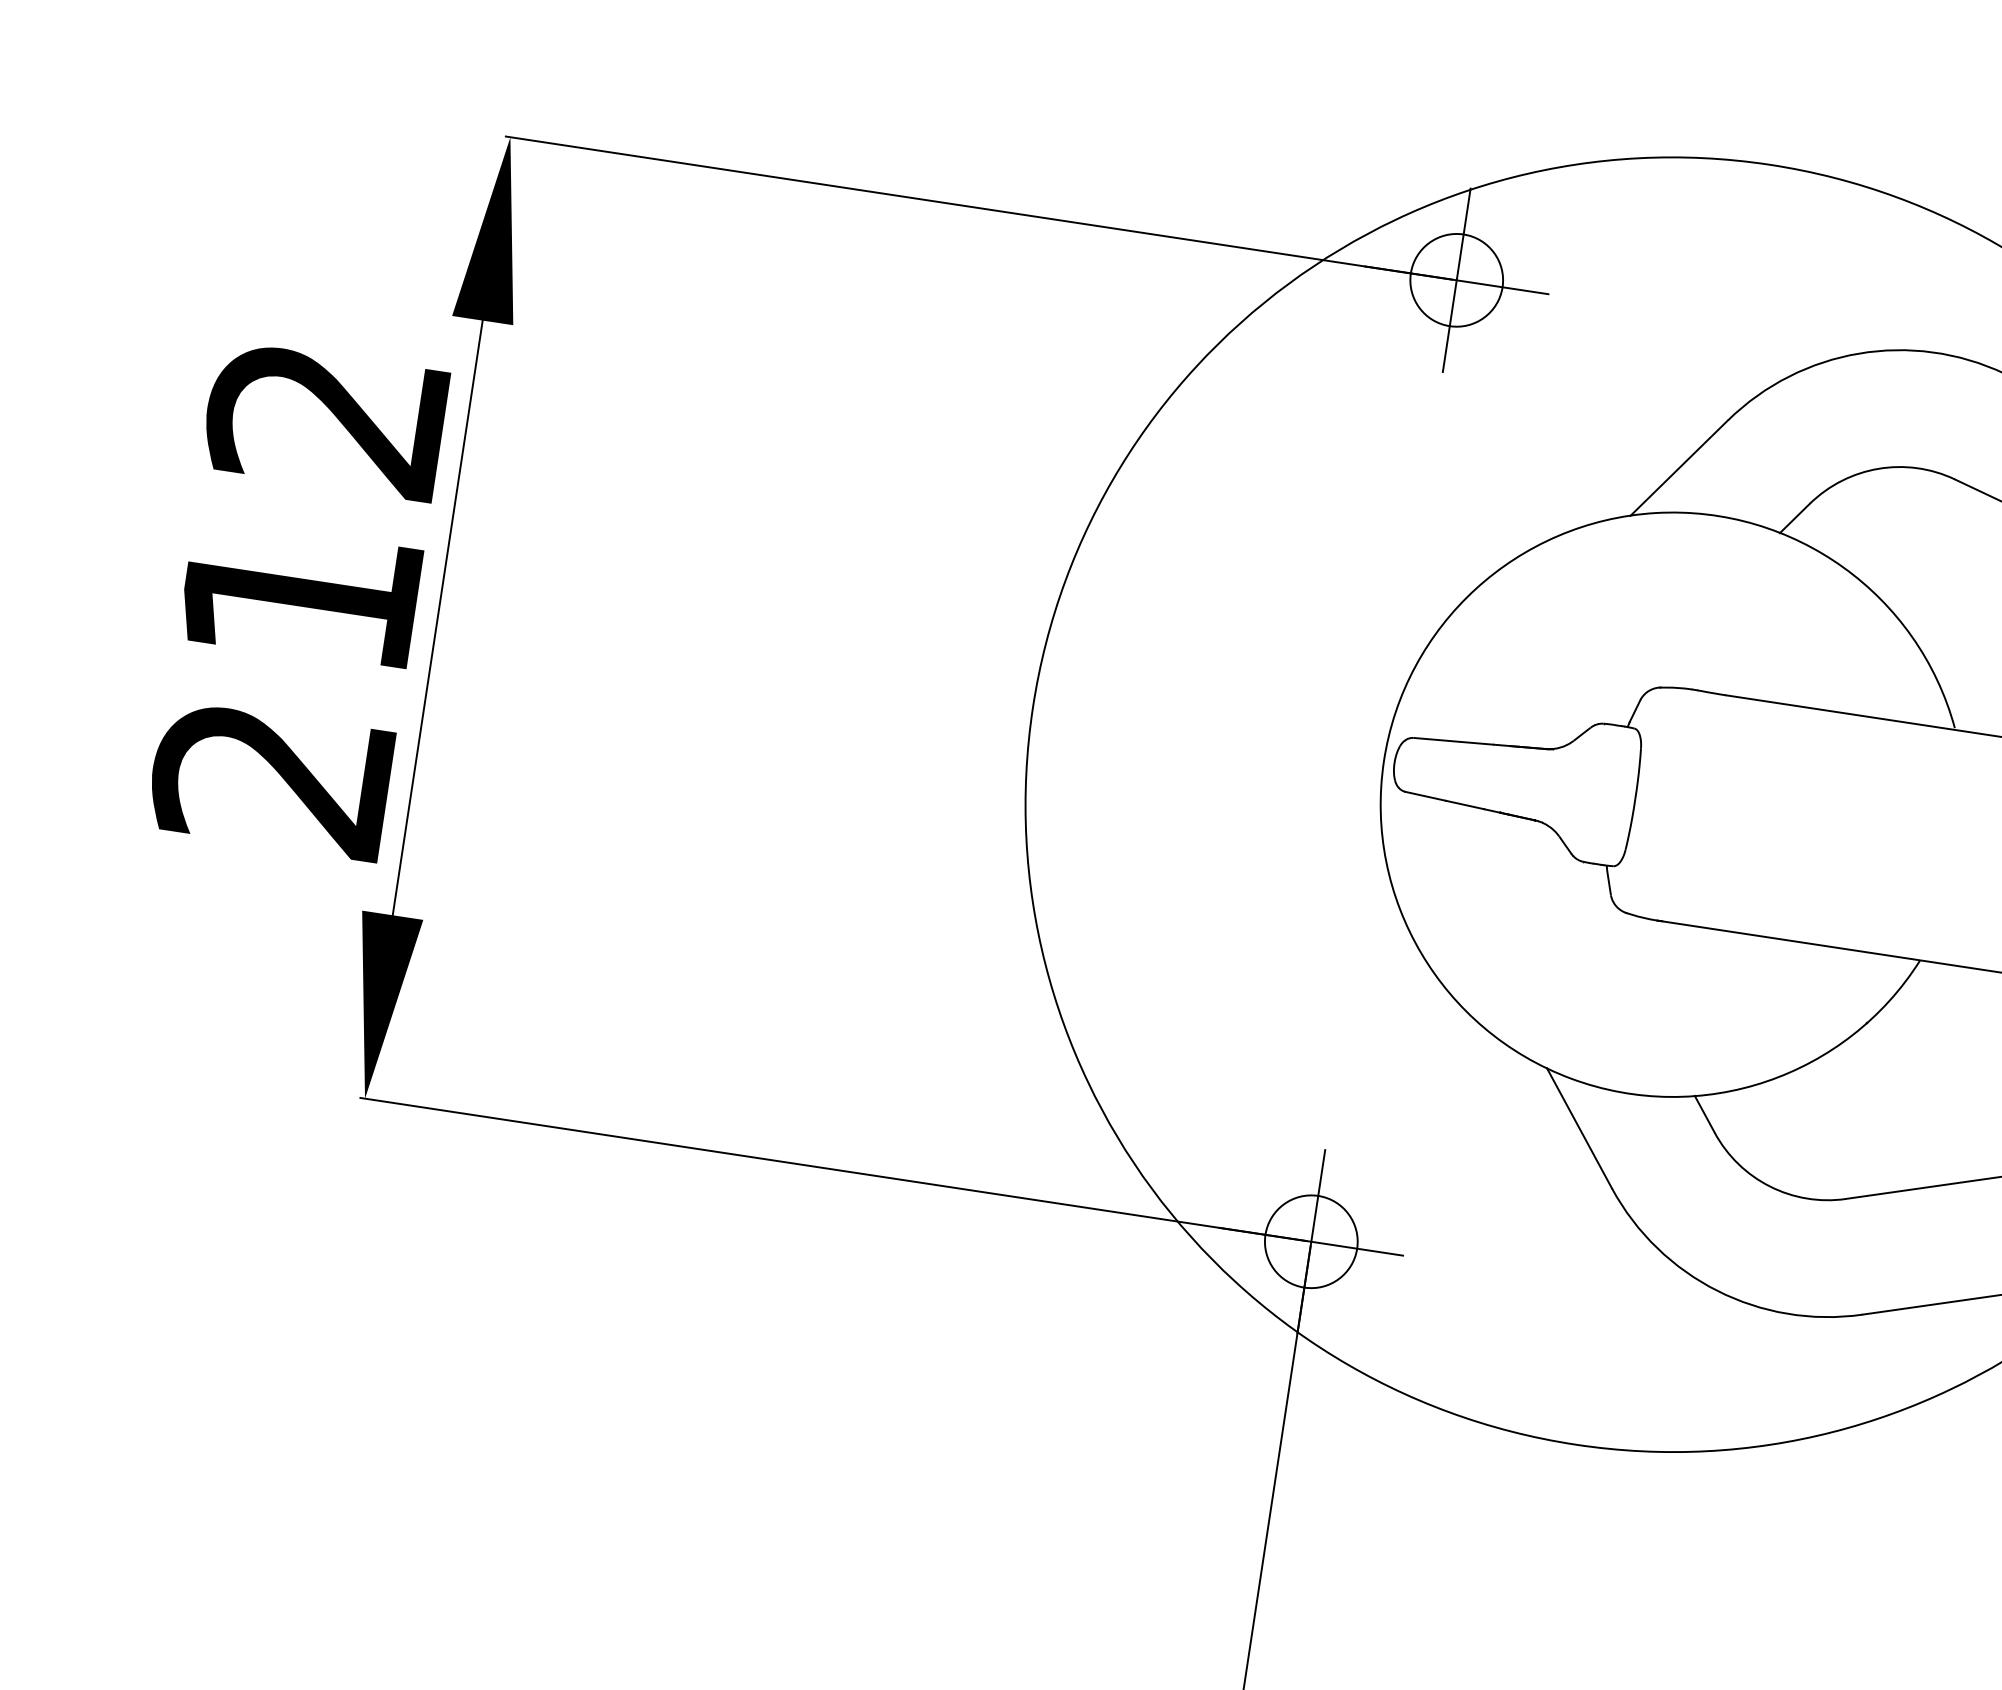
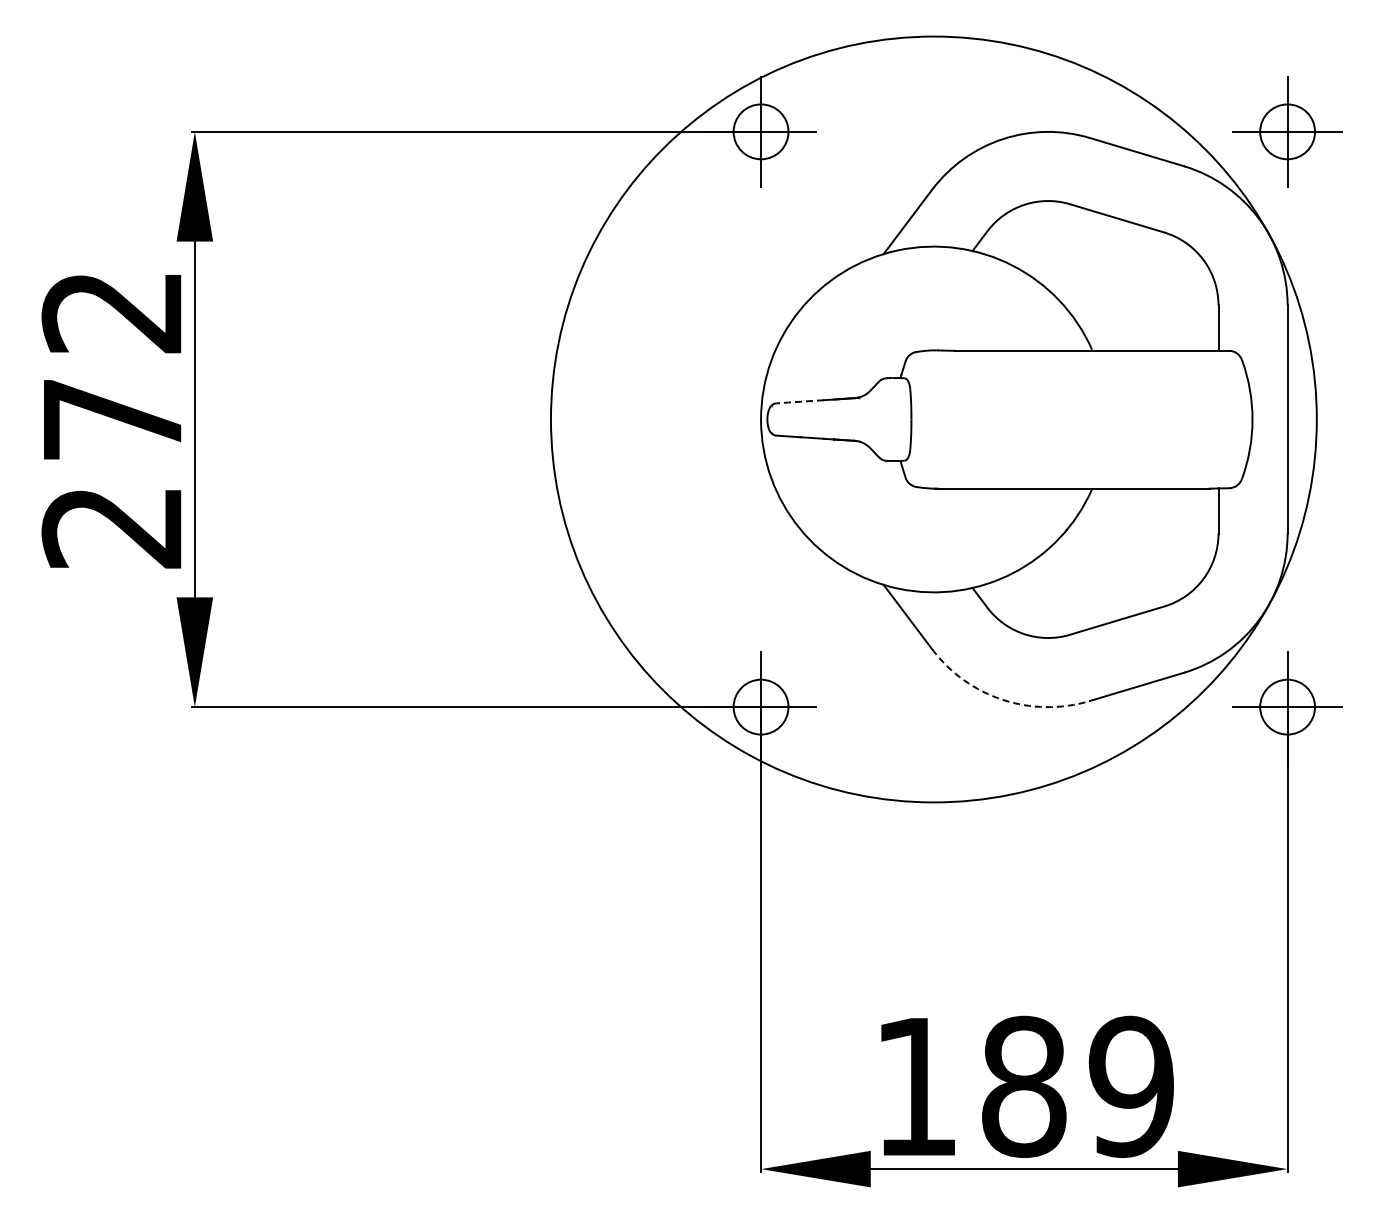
text: (300, 597) -> (112, 419), 212 -> 272
line: (1452, 740) -> (799, 401), solid -> dashed
arc: (1716, 1290) -> (1002, 699), solid -> dashed

